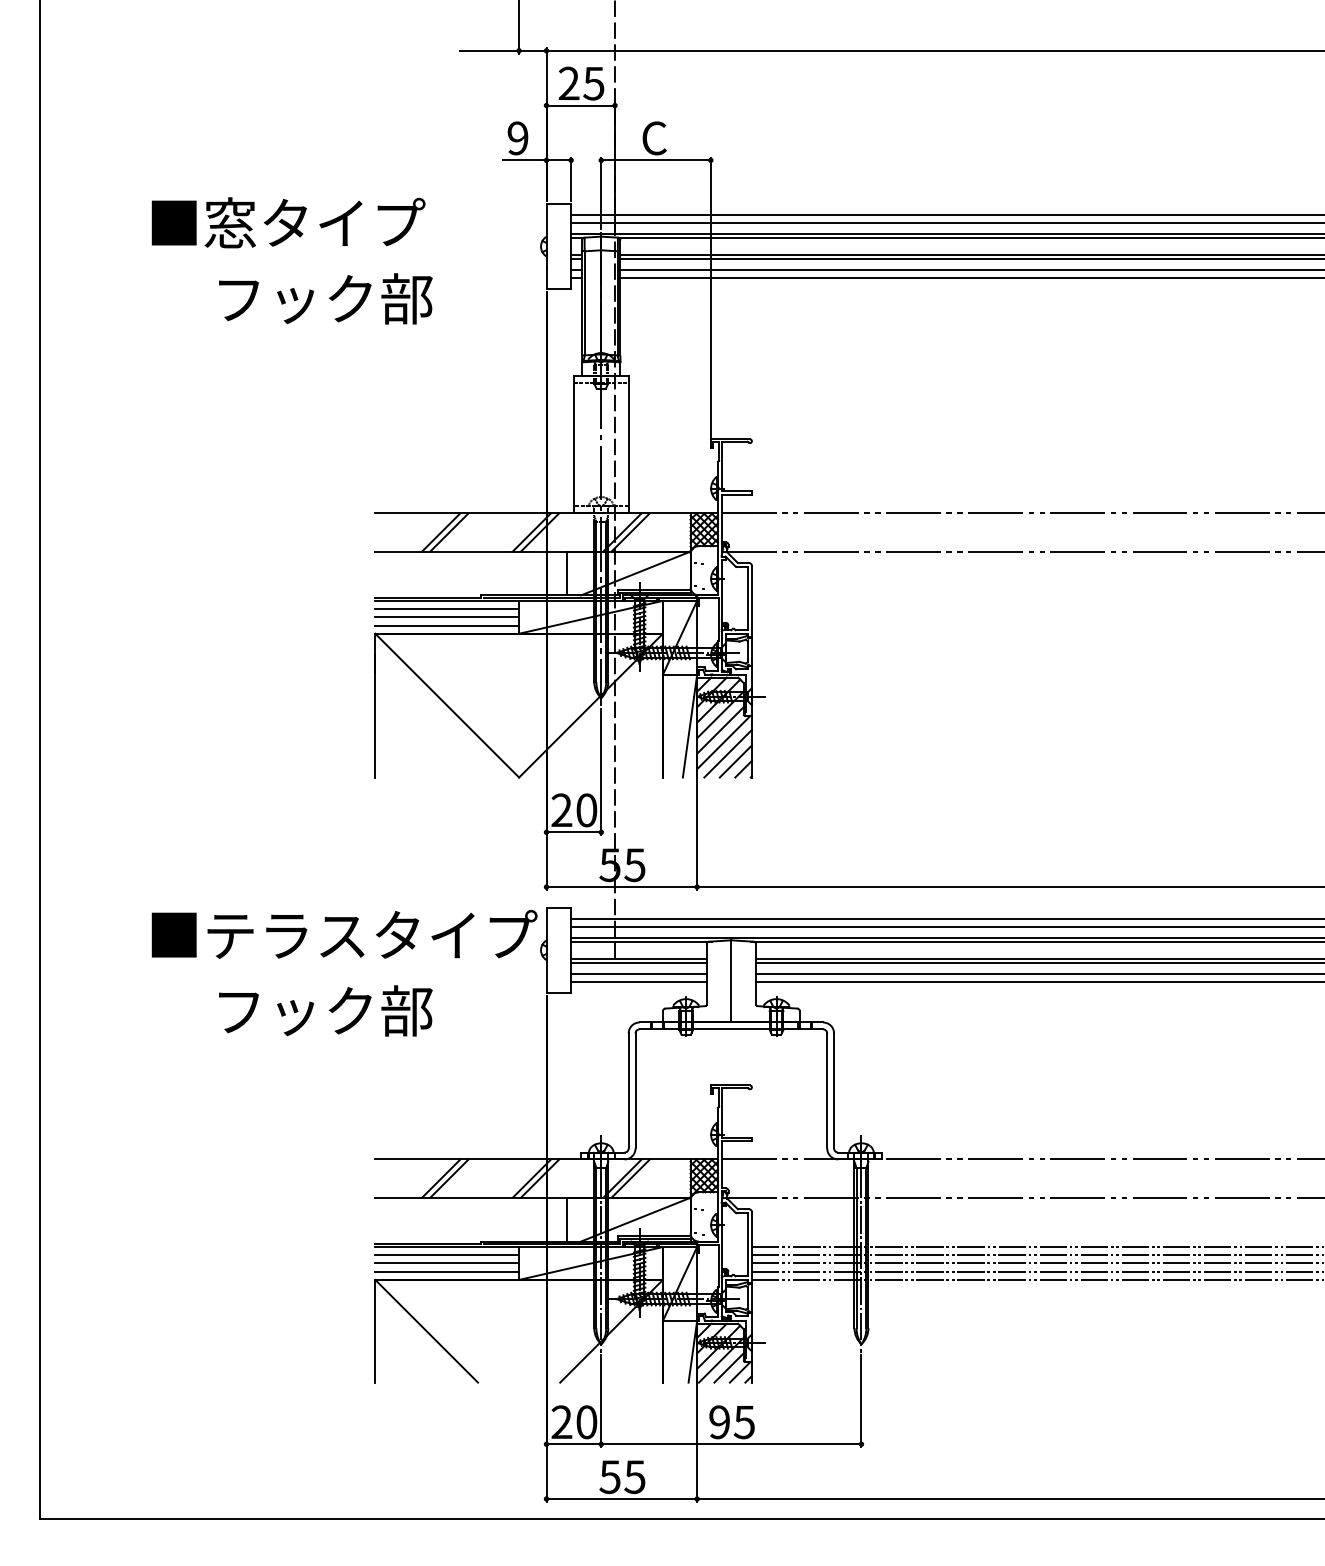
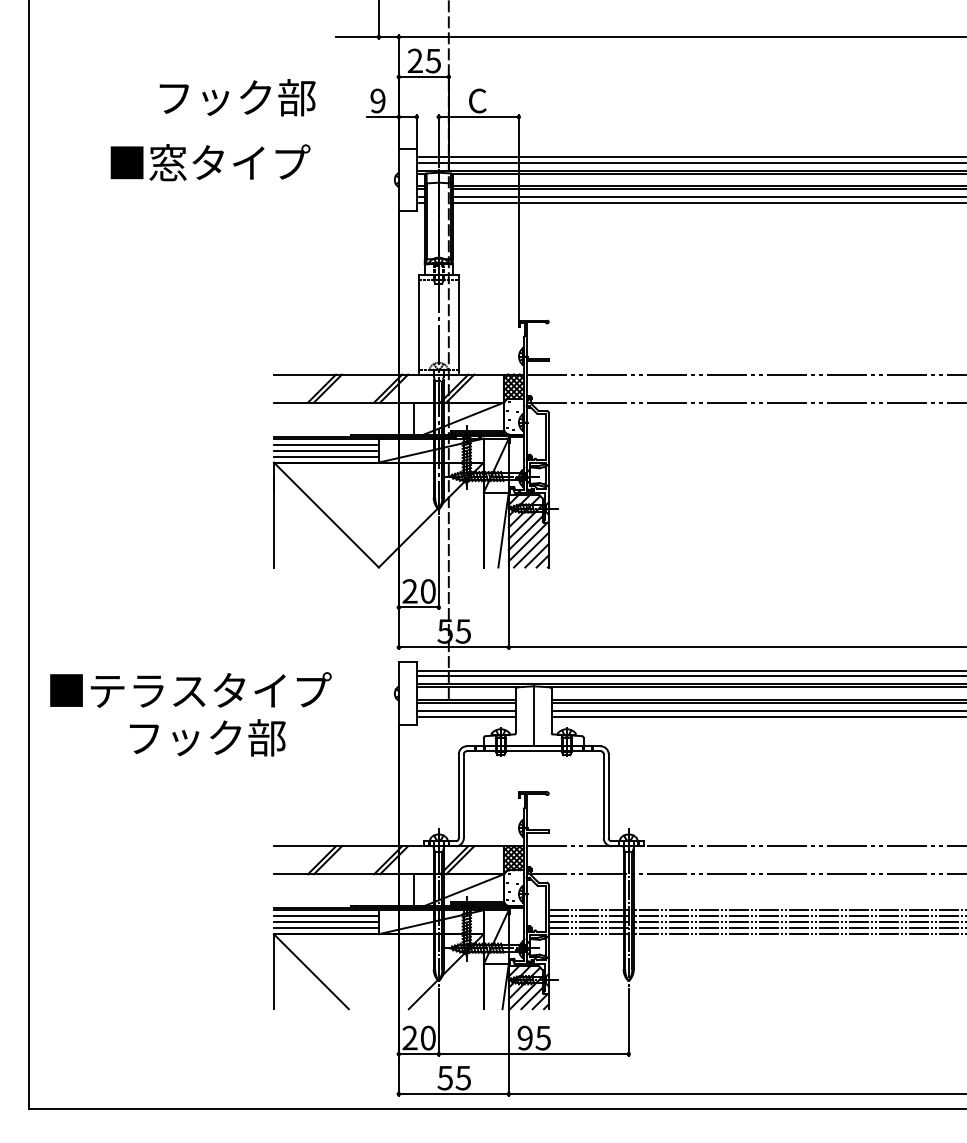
text: (325, 298) -> (237, 97), moved
text: (344, 933) -> (190, 689), moved
text: (325, 1010) -> (207, 737), moved

